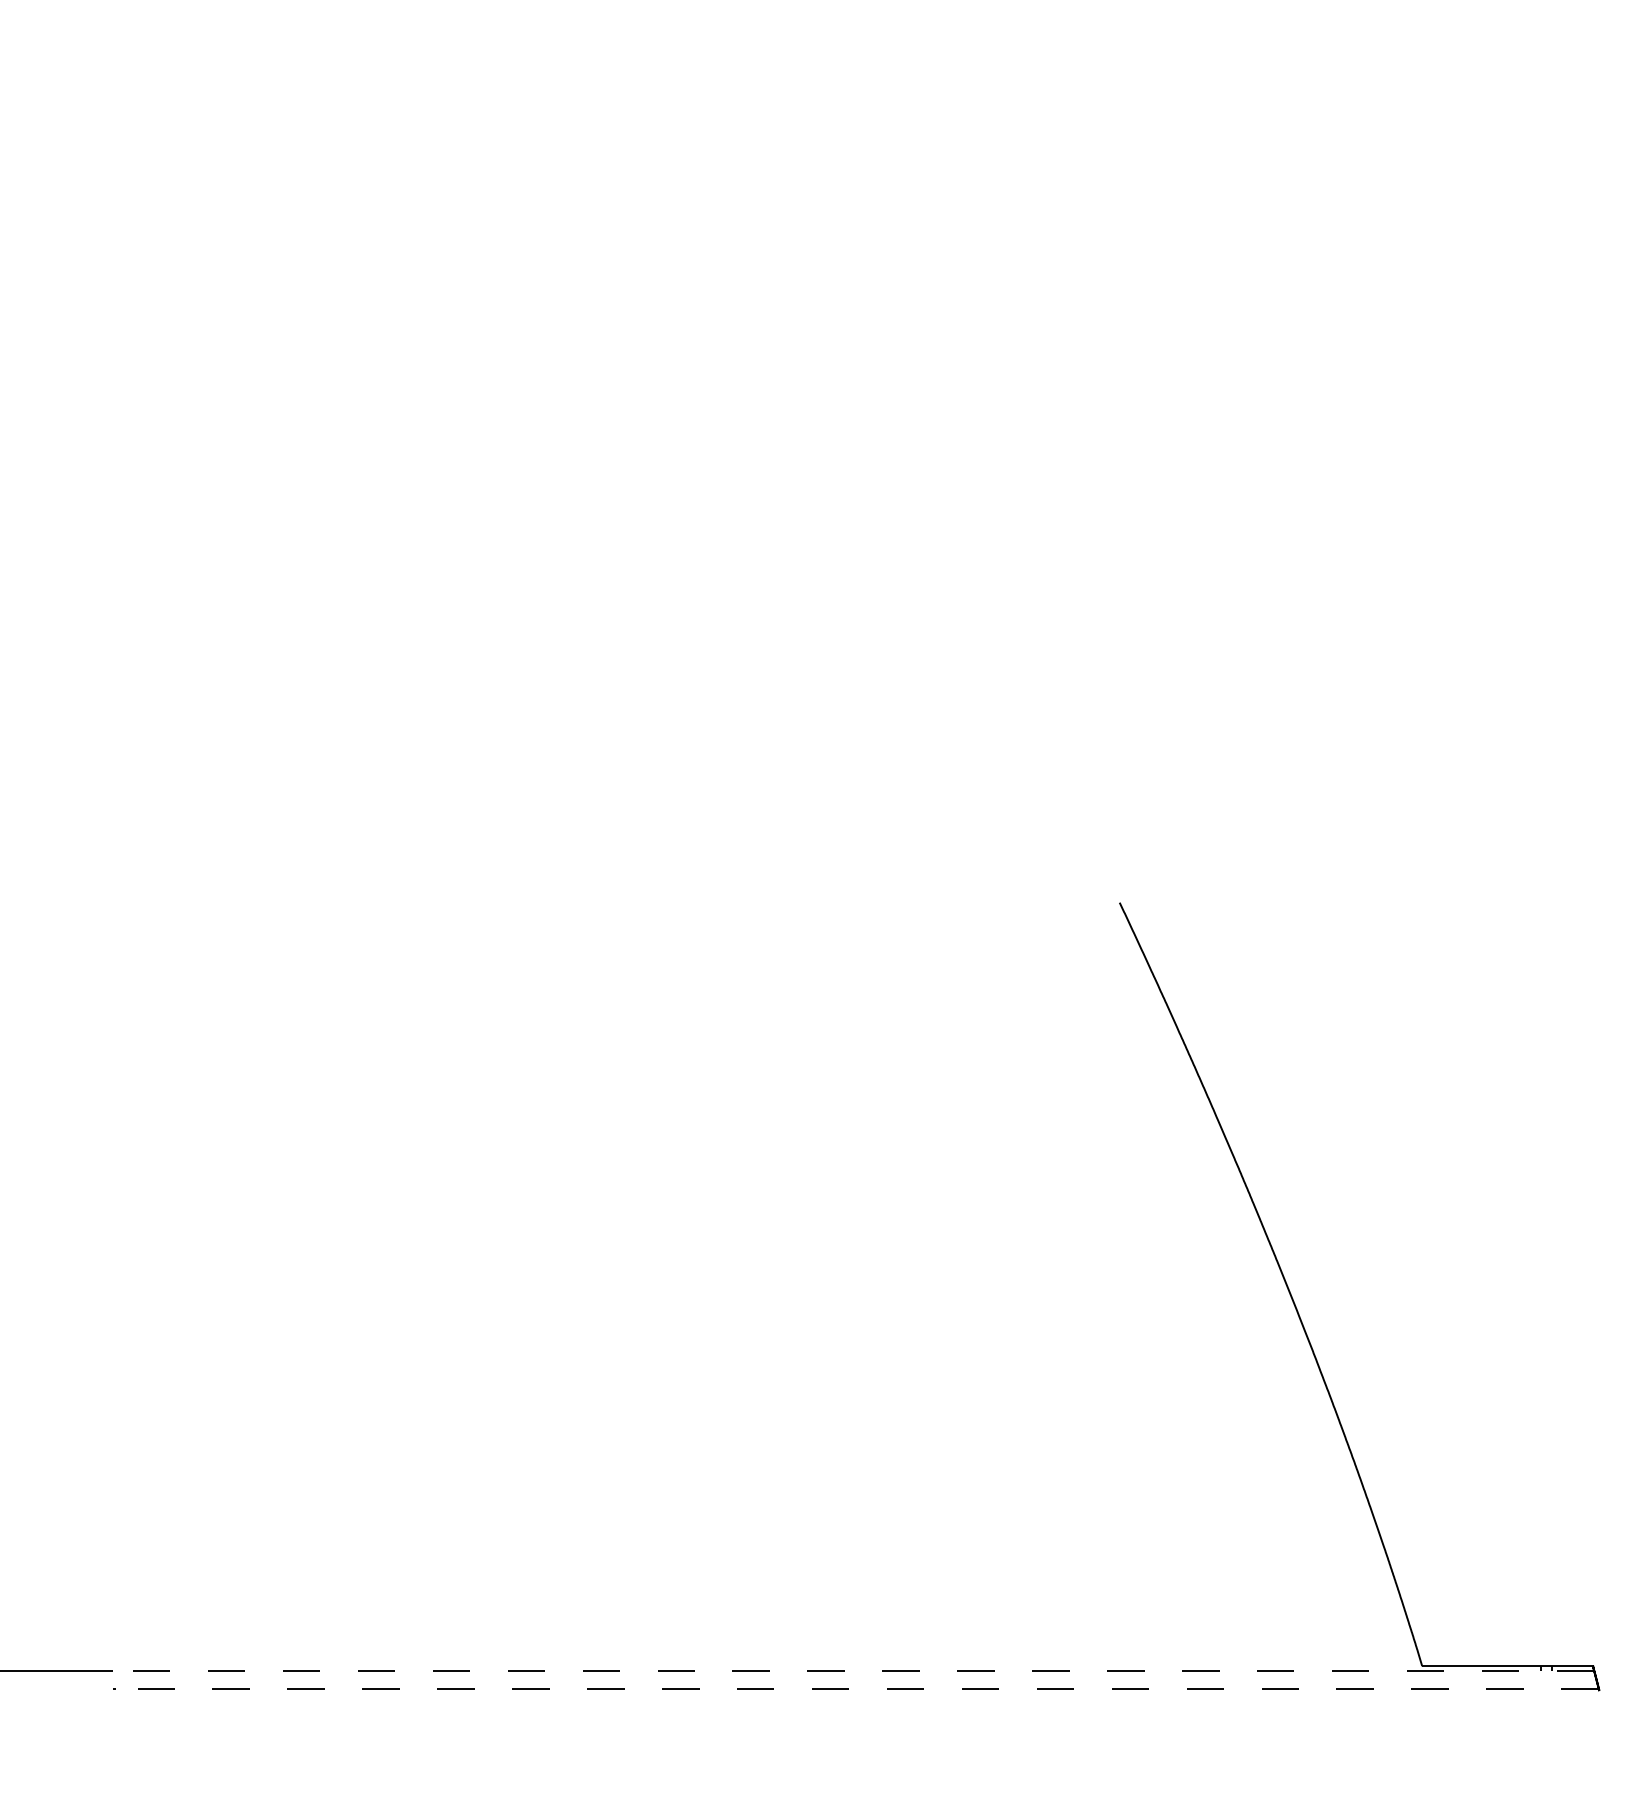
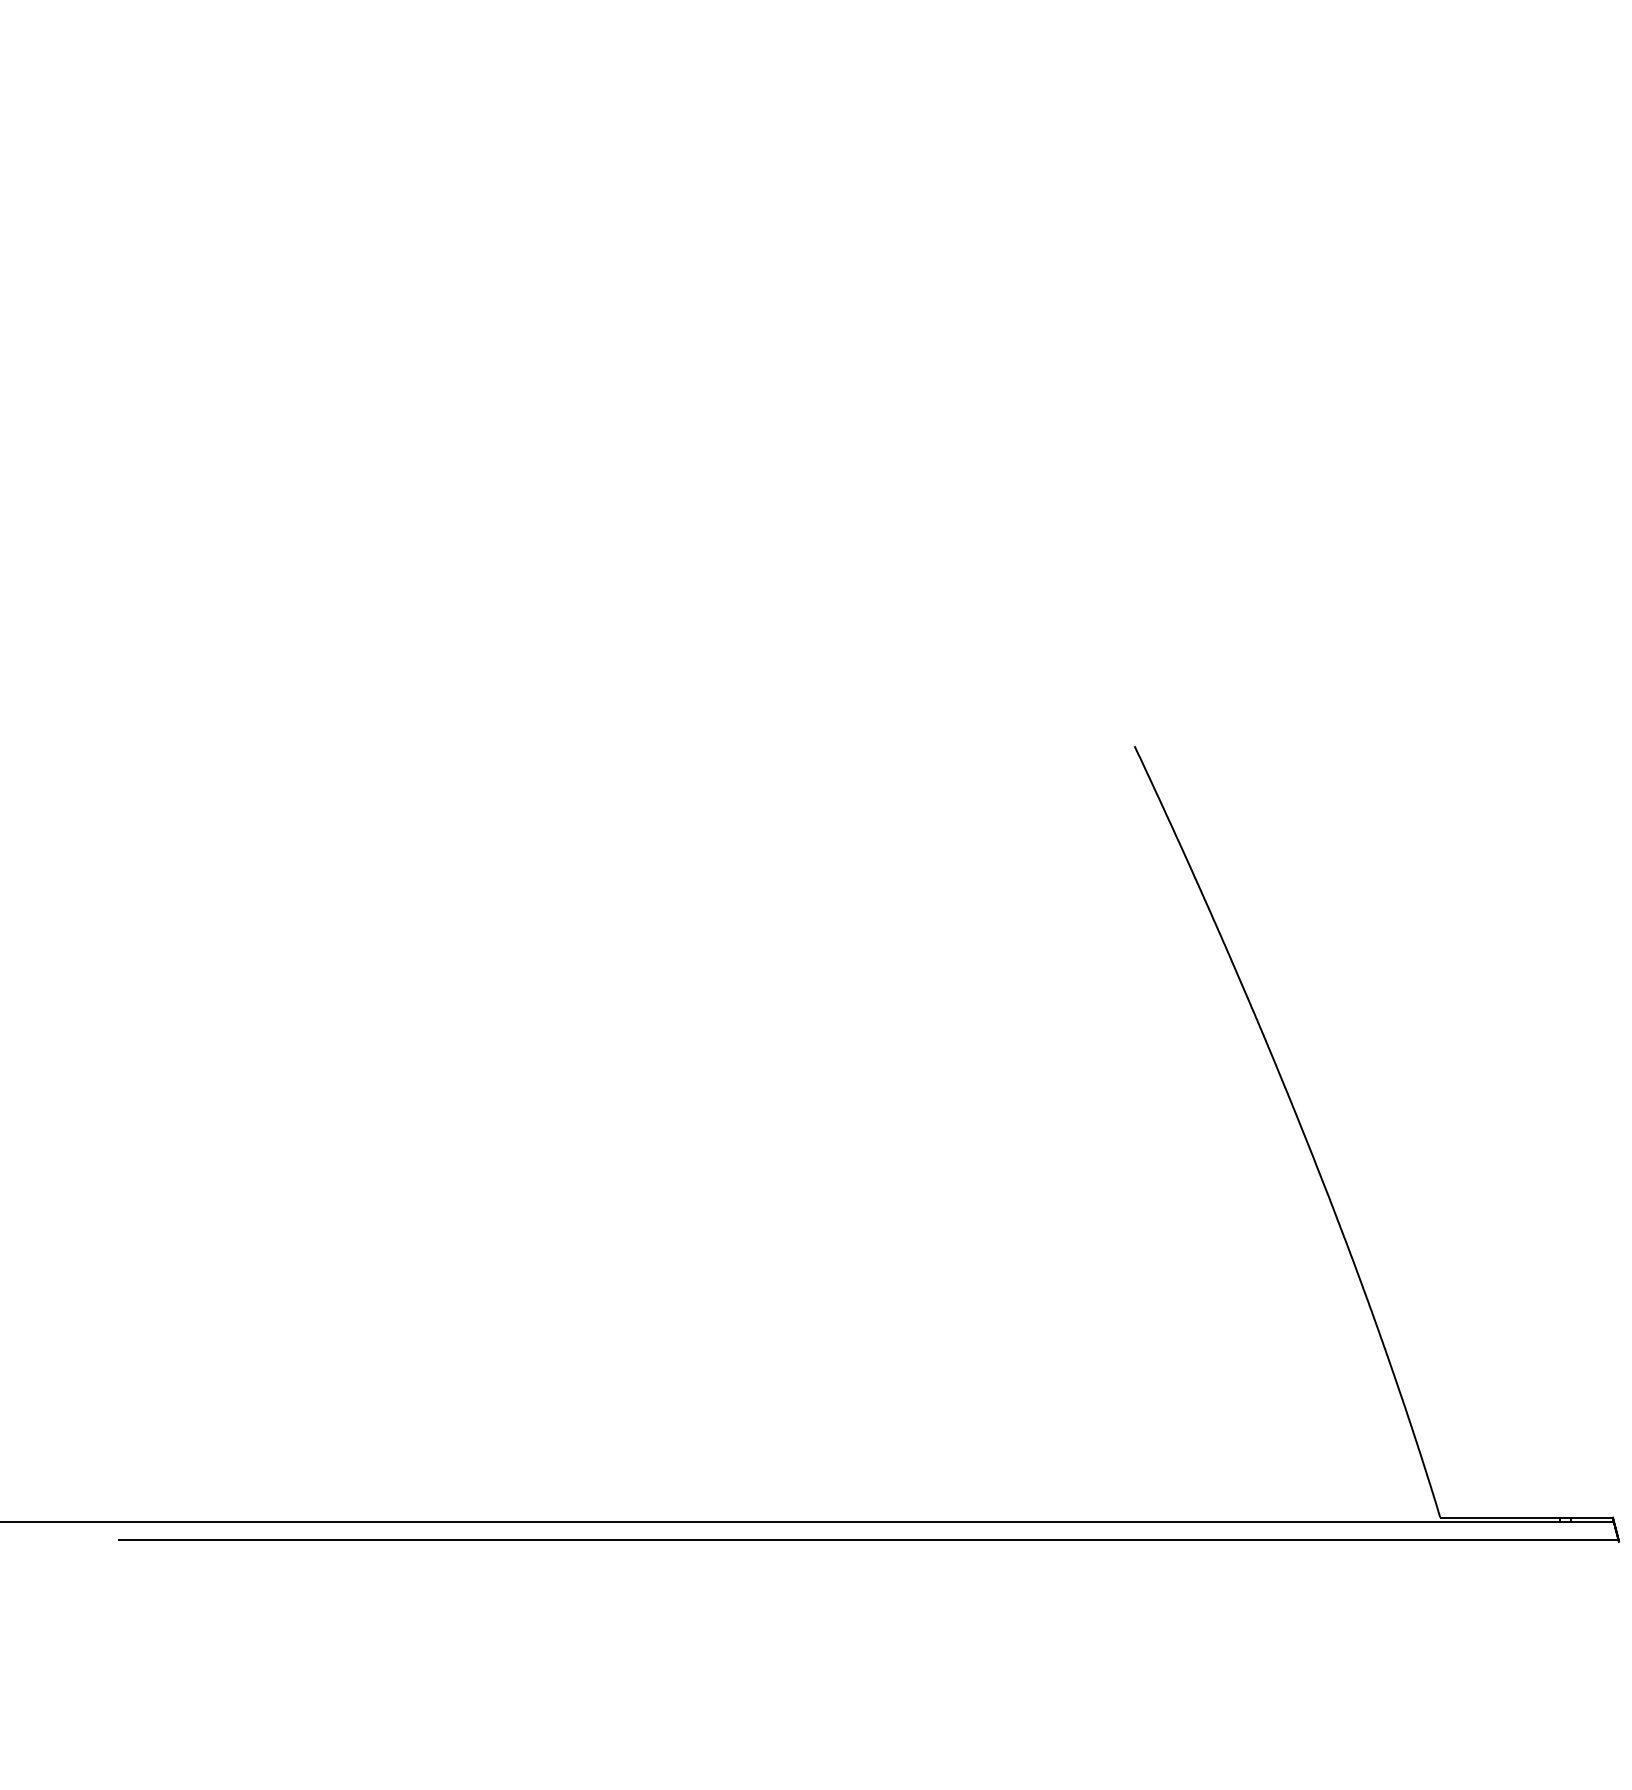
line: (853, 1670) -> (865, 1521), dashed -> solid
line: (856, 1688) -> (868, 1540), dashed -> solid

